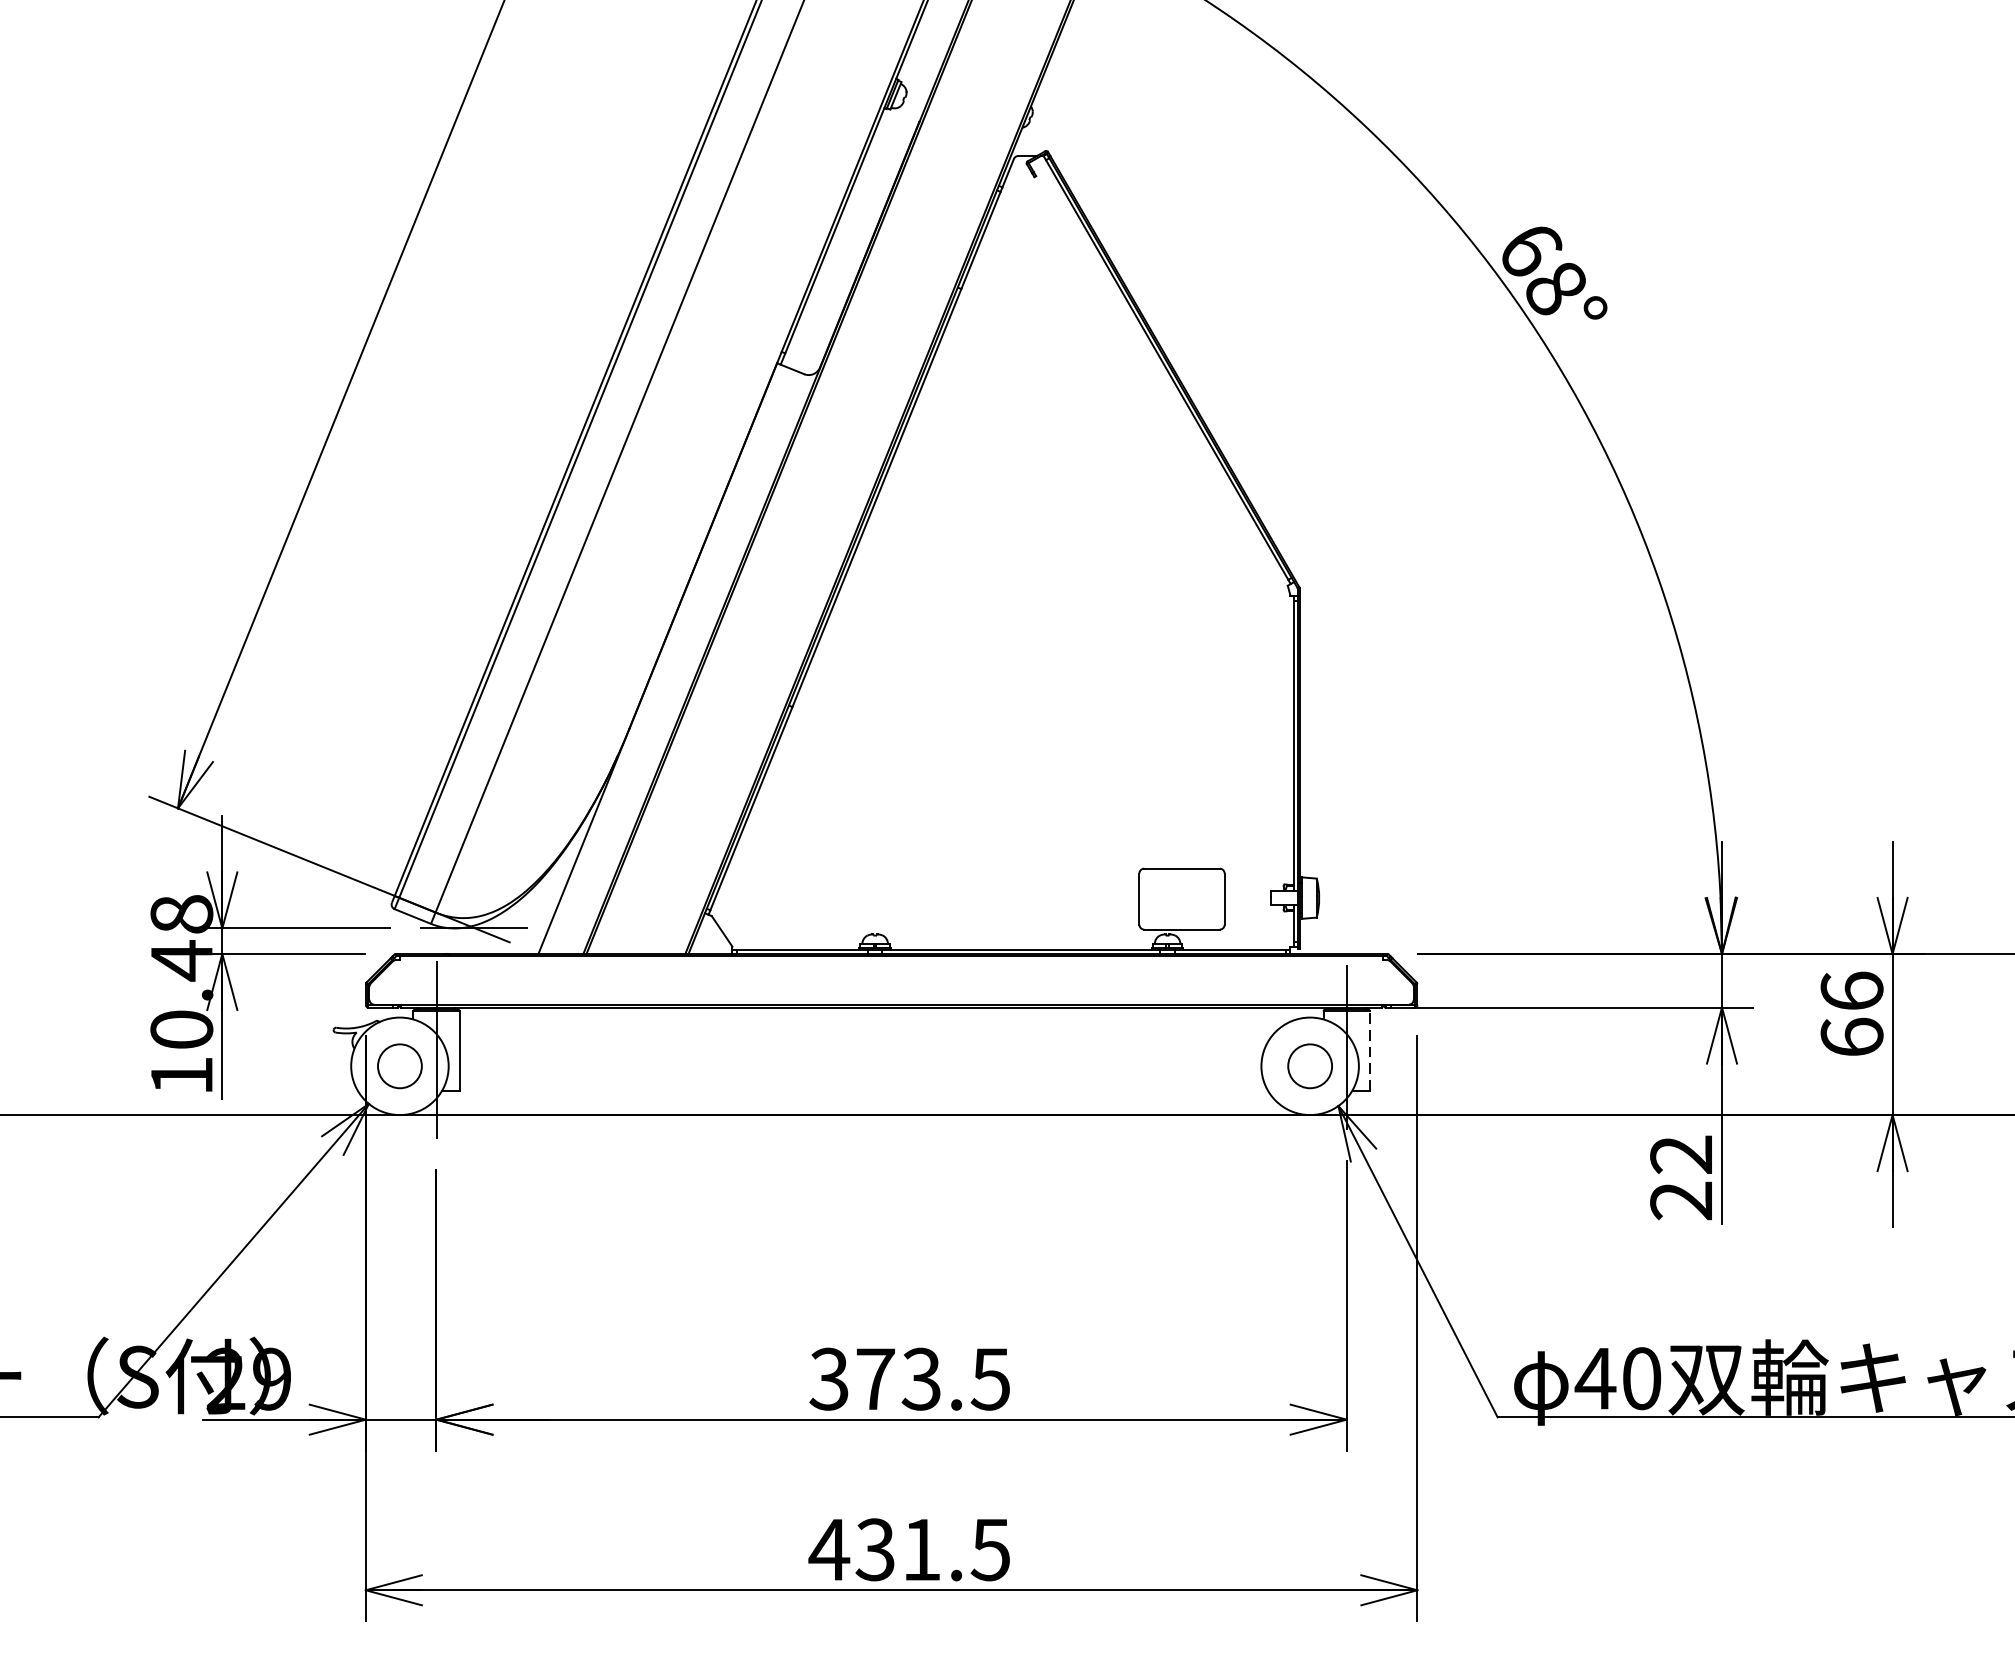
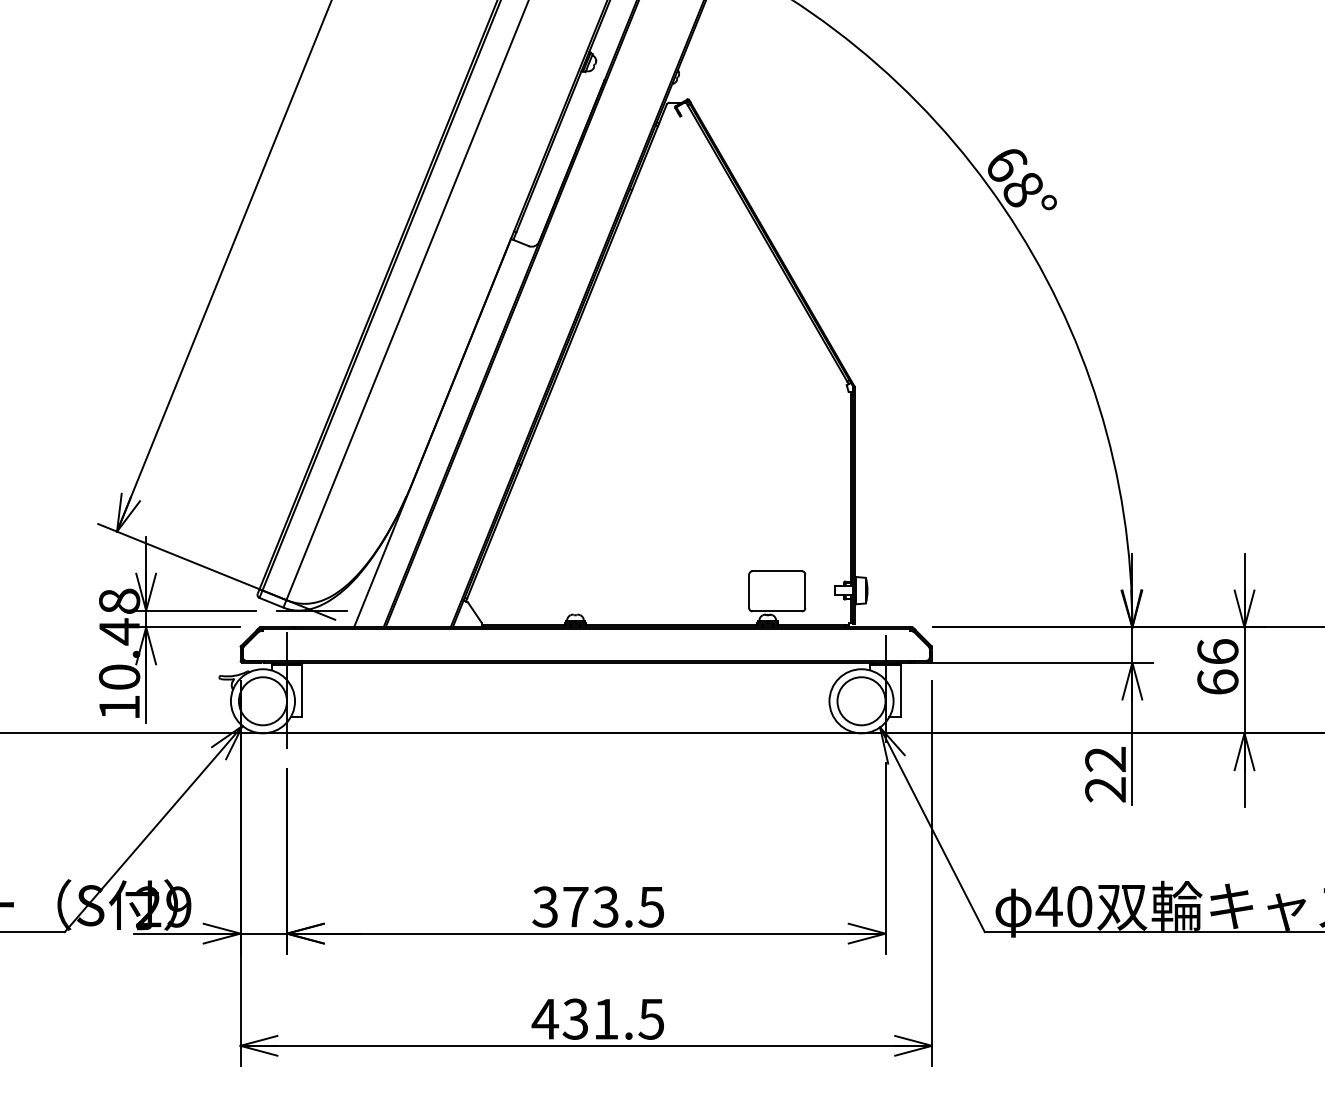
line: (1369, 1049) -> (900, 690), dashed -> solid
circle: (399, 1066) -> (262, 701), size x1.67
circle: (1310, 1066) -> (861, 701), size x1.67

